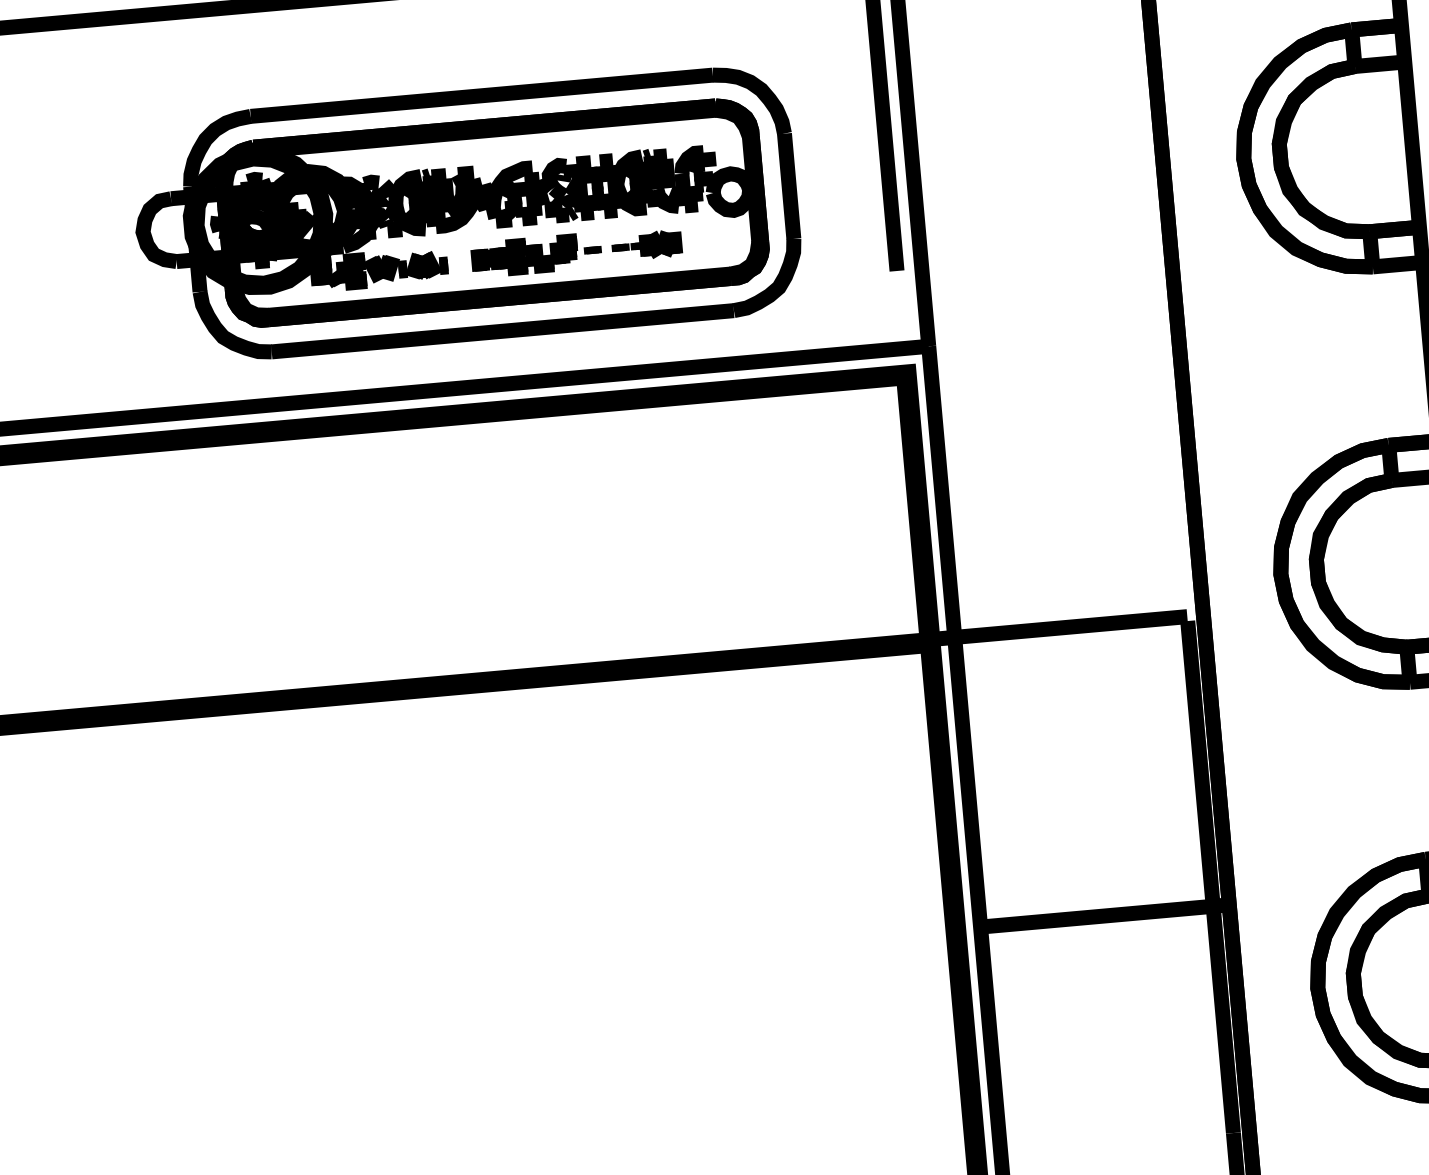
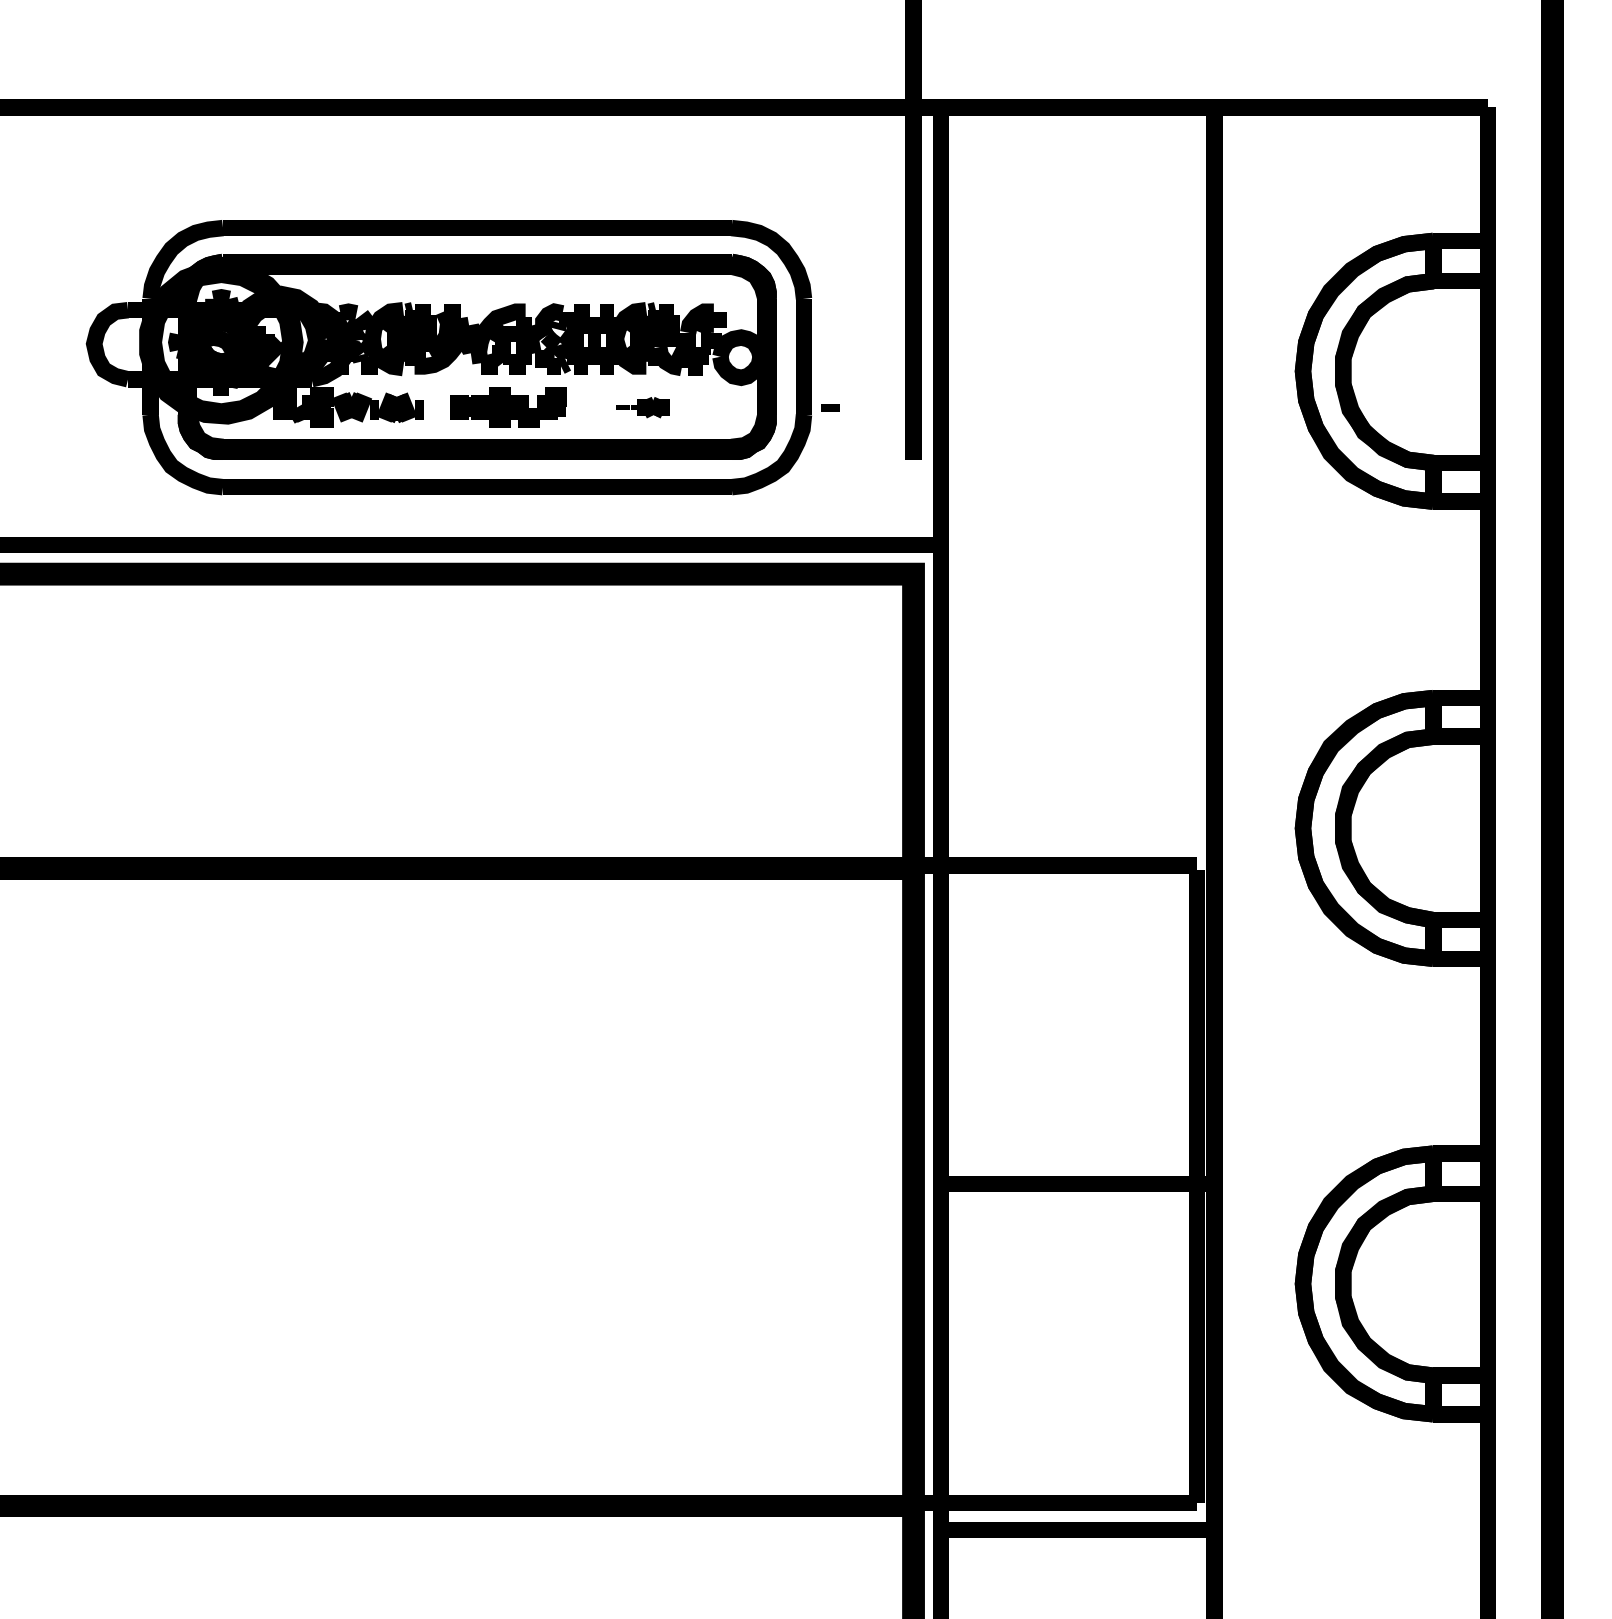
part: (646, 245) -> (642, 407), size x0.7
part: (592, 250) -> (830, 407), moved

